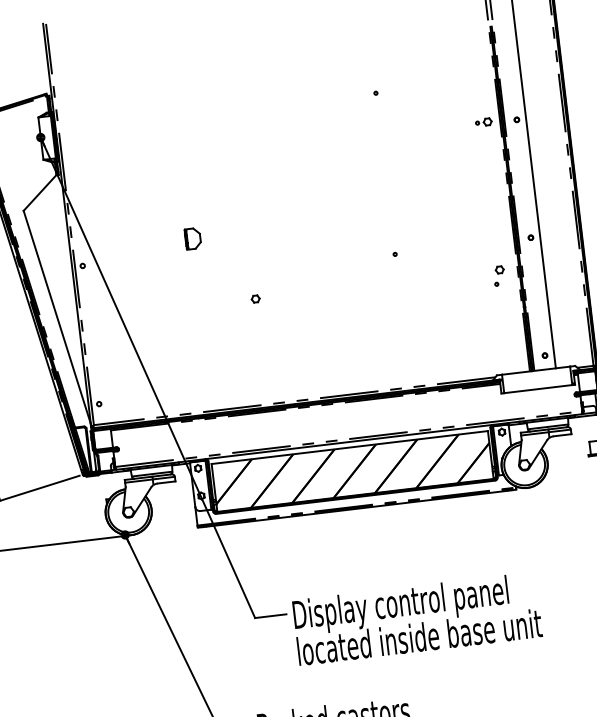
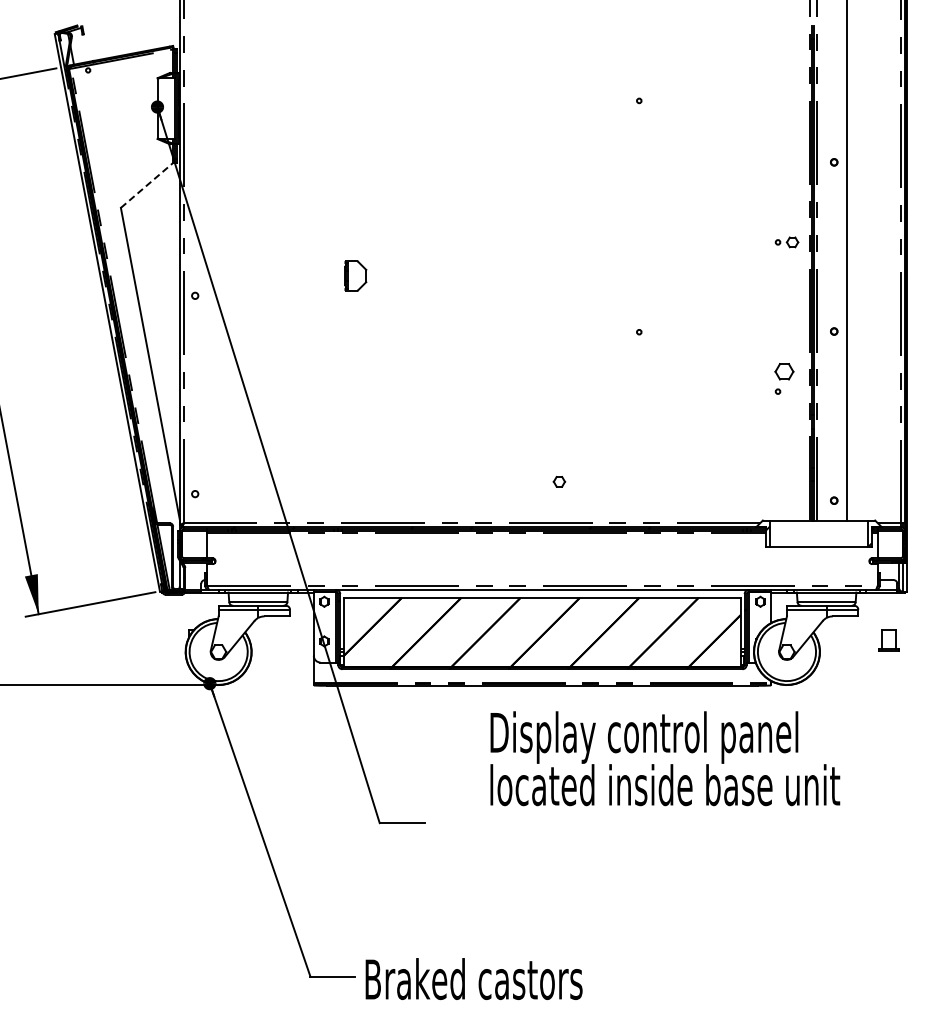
part: (483, 122) -> (786, 242), moved
line: (40, 193) -> (147, 185), solid -> dashed
part: (499, 269) -> (784, 371), size x1.6
part: (255, 298) -> (559, 481), moved
text: (417, 618) -> (665, 758), moved

